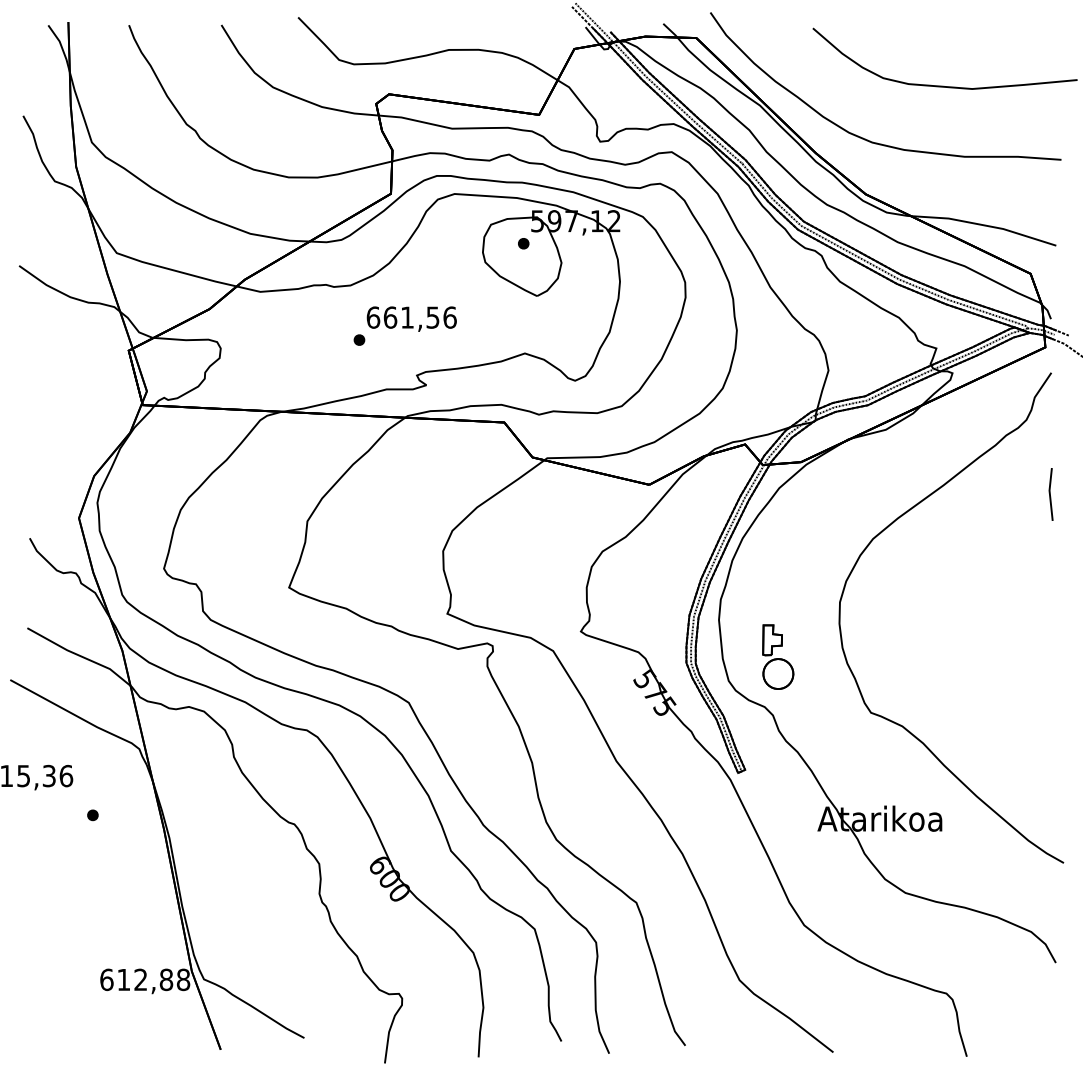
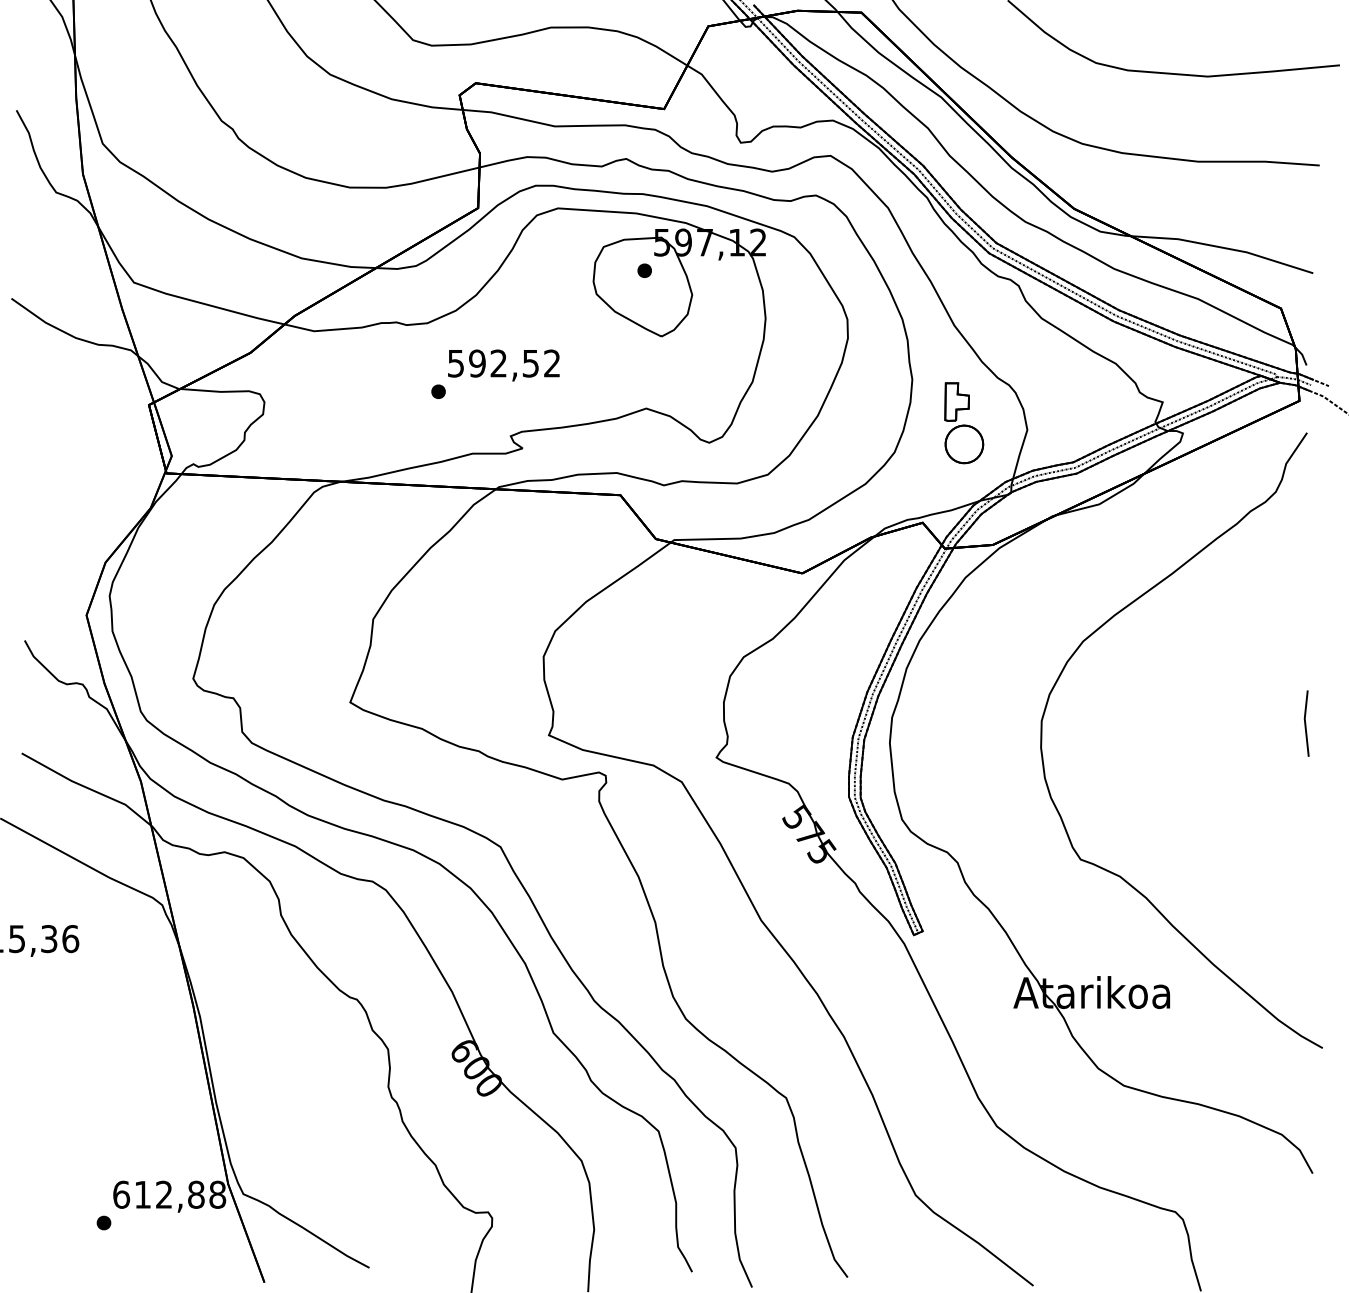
text: (411, 317) -> (503, 363), 661,56 -> 592,52
line: (1050, 494) -> (1305, 723), moved
part: (778, 656) -> (964, 422), moved
part: (92, 815) -> (103, 1223), moved

